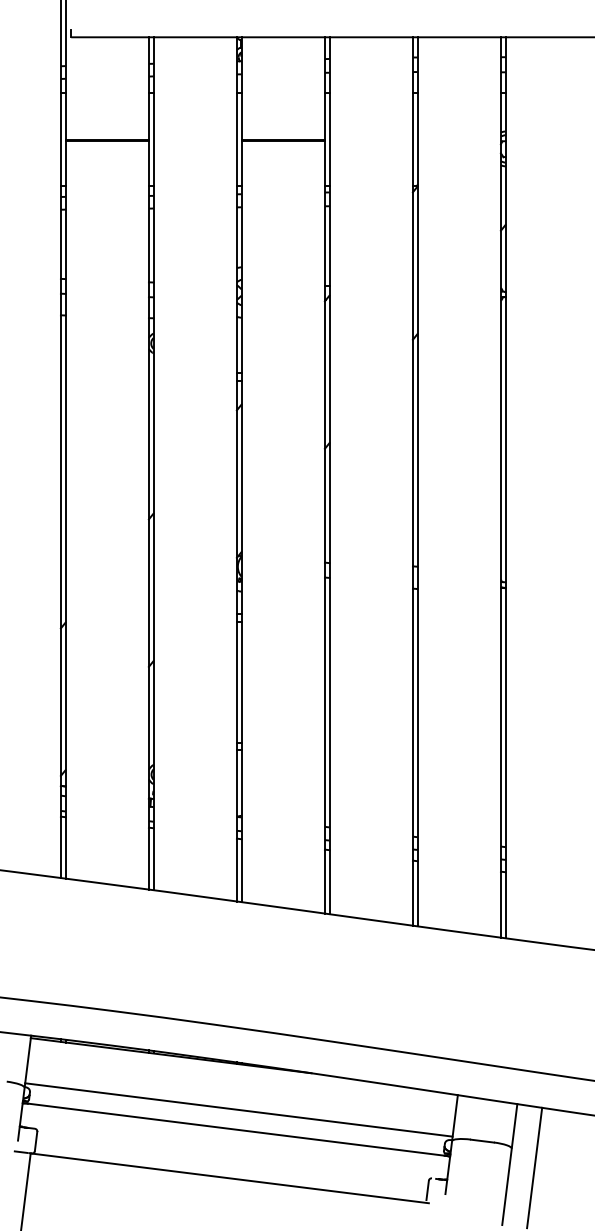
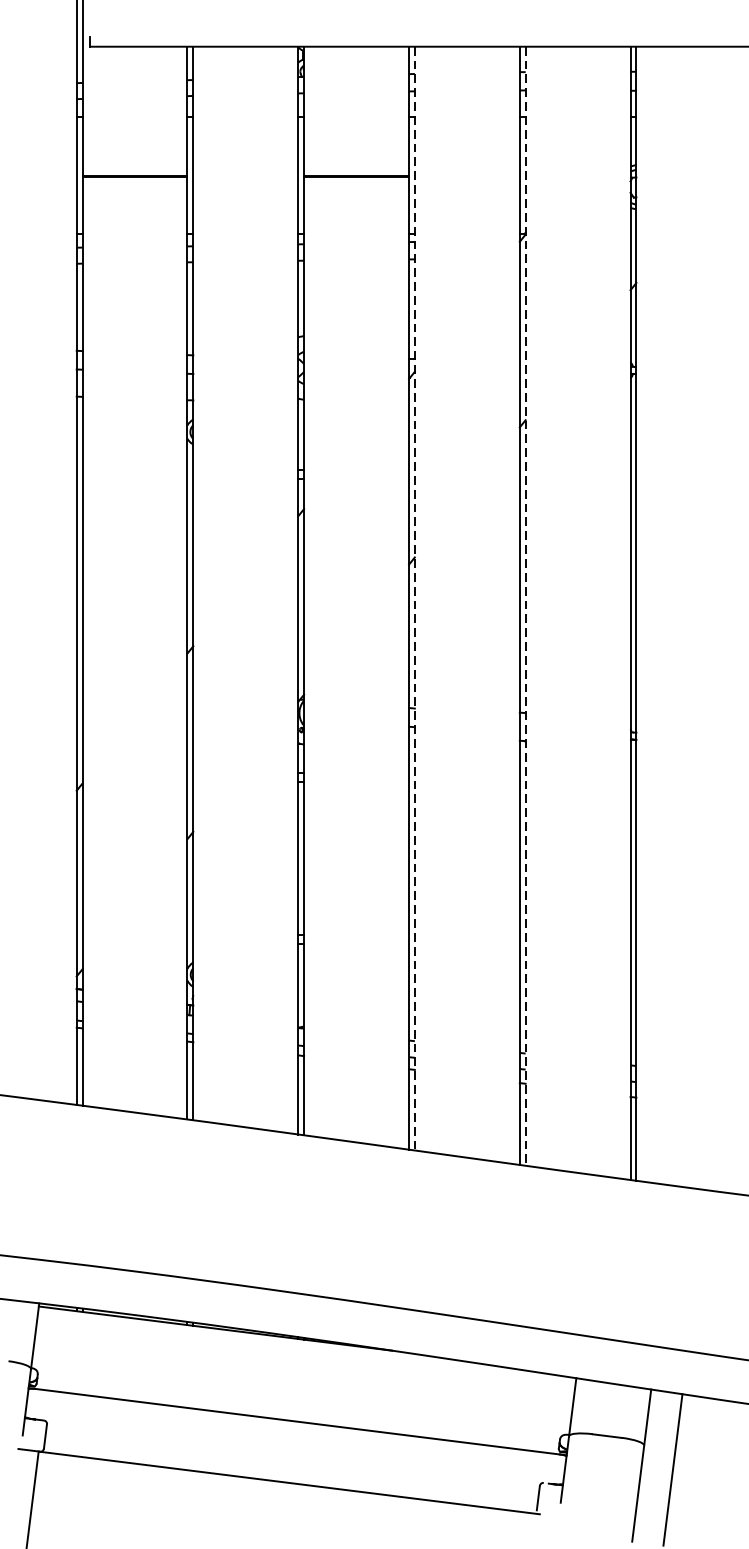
line: (329, 476) -> (414, 599), solid -> dashed
line: (417, 481) -> (525, 605), solid -> dashed
line: (238, 1109) -> (300, 1396), removed

